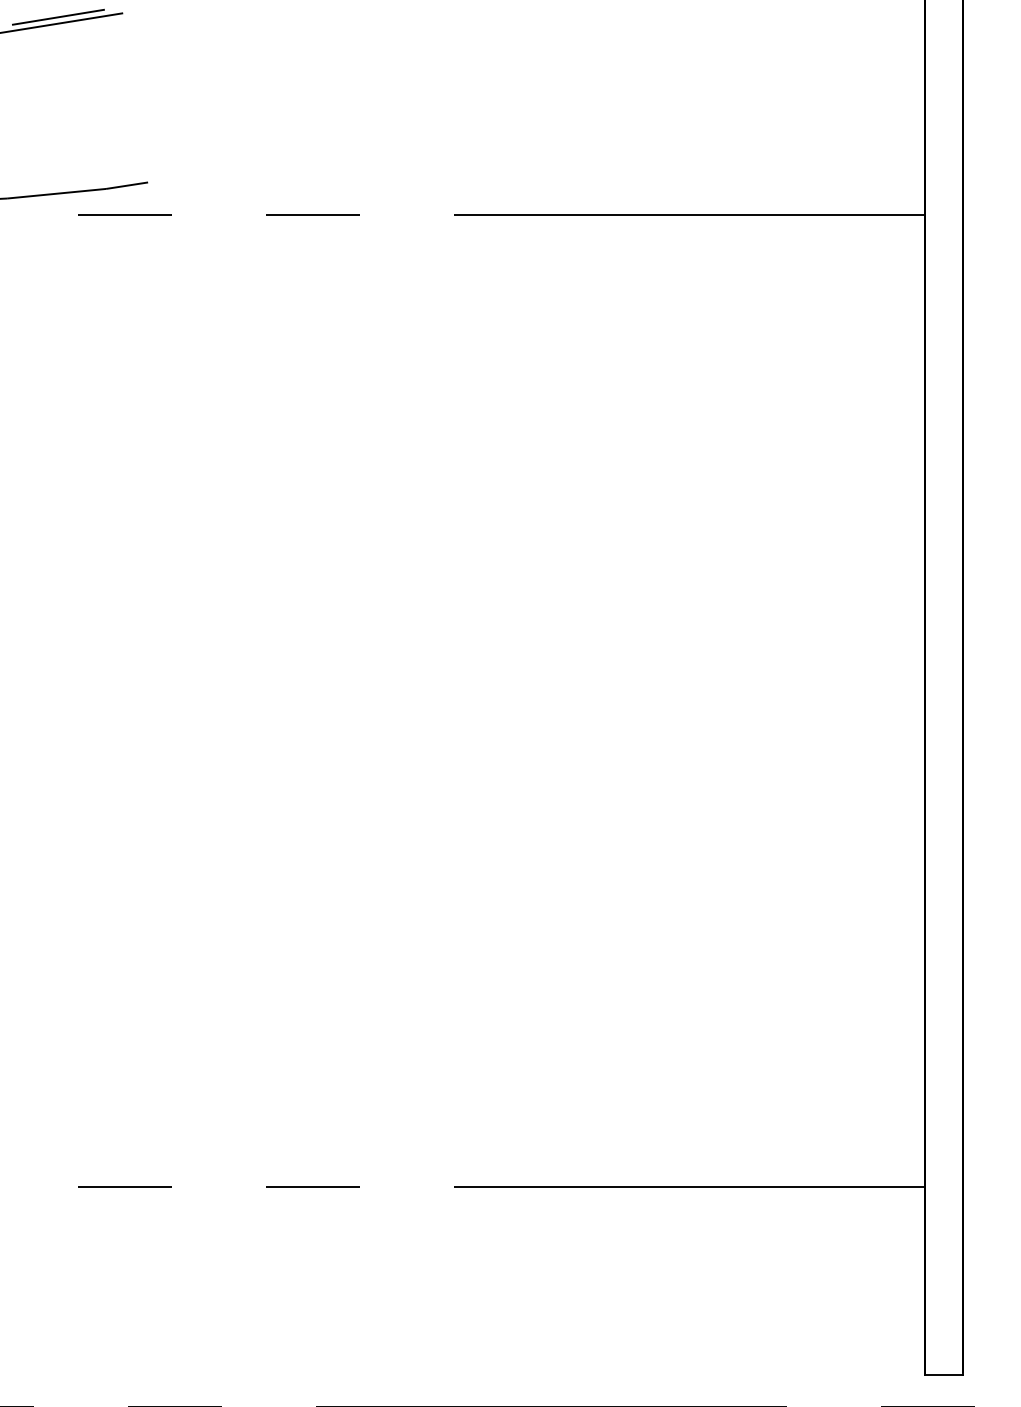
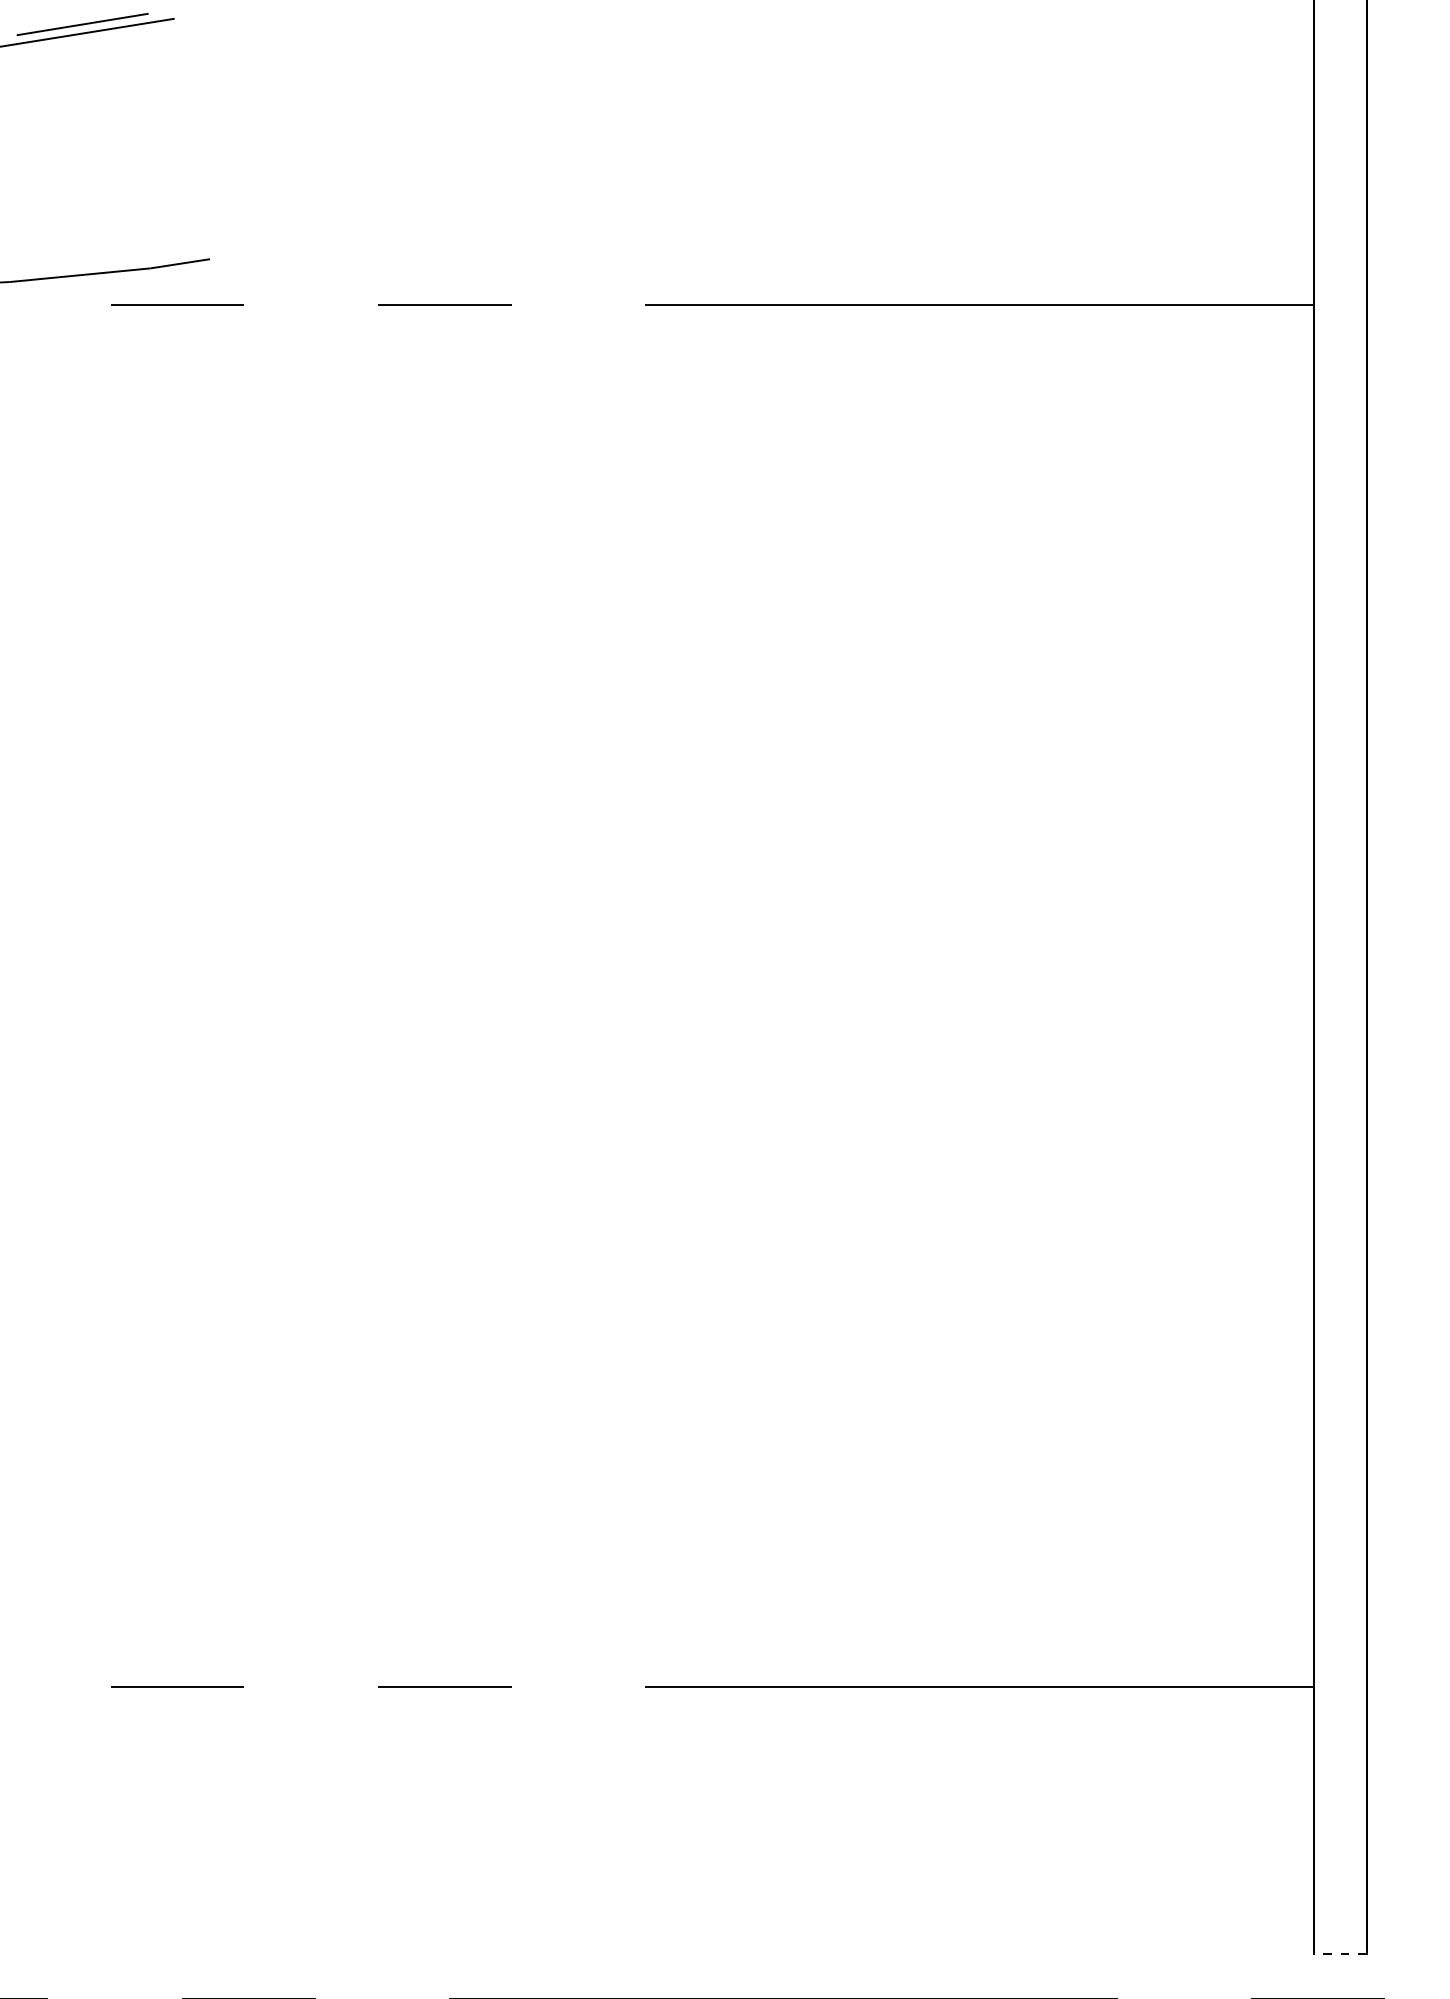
line: (943, 1375) -> (1340, 1954), solid -> dashed

